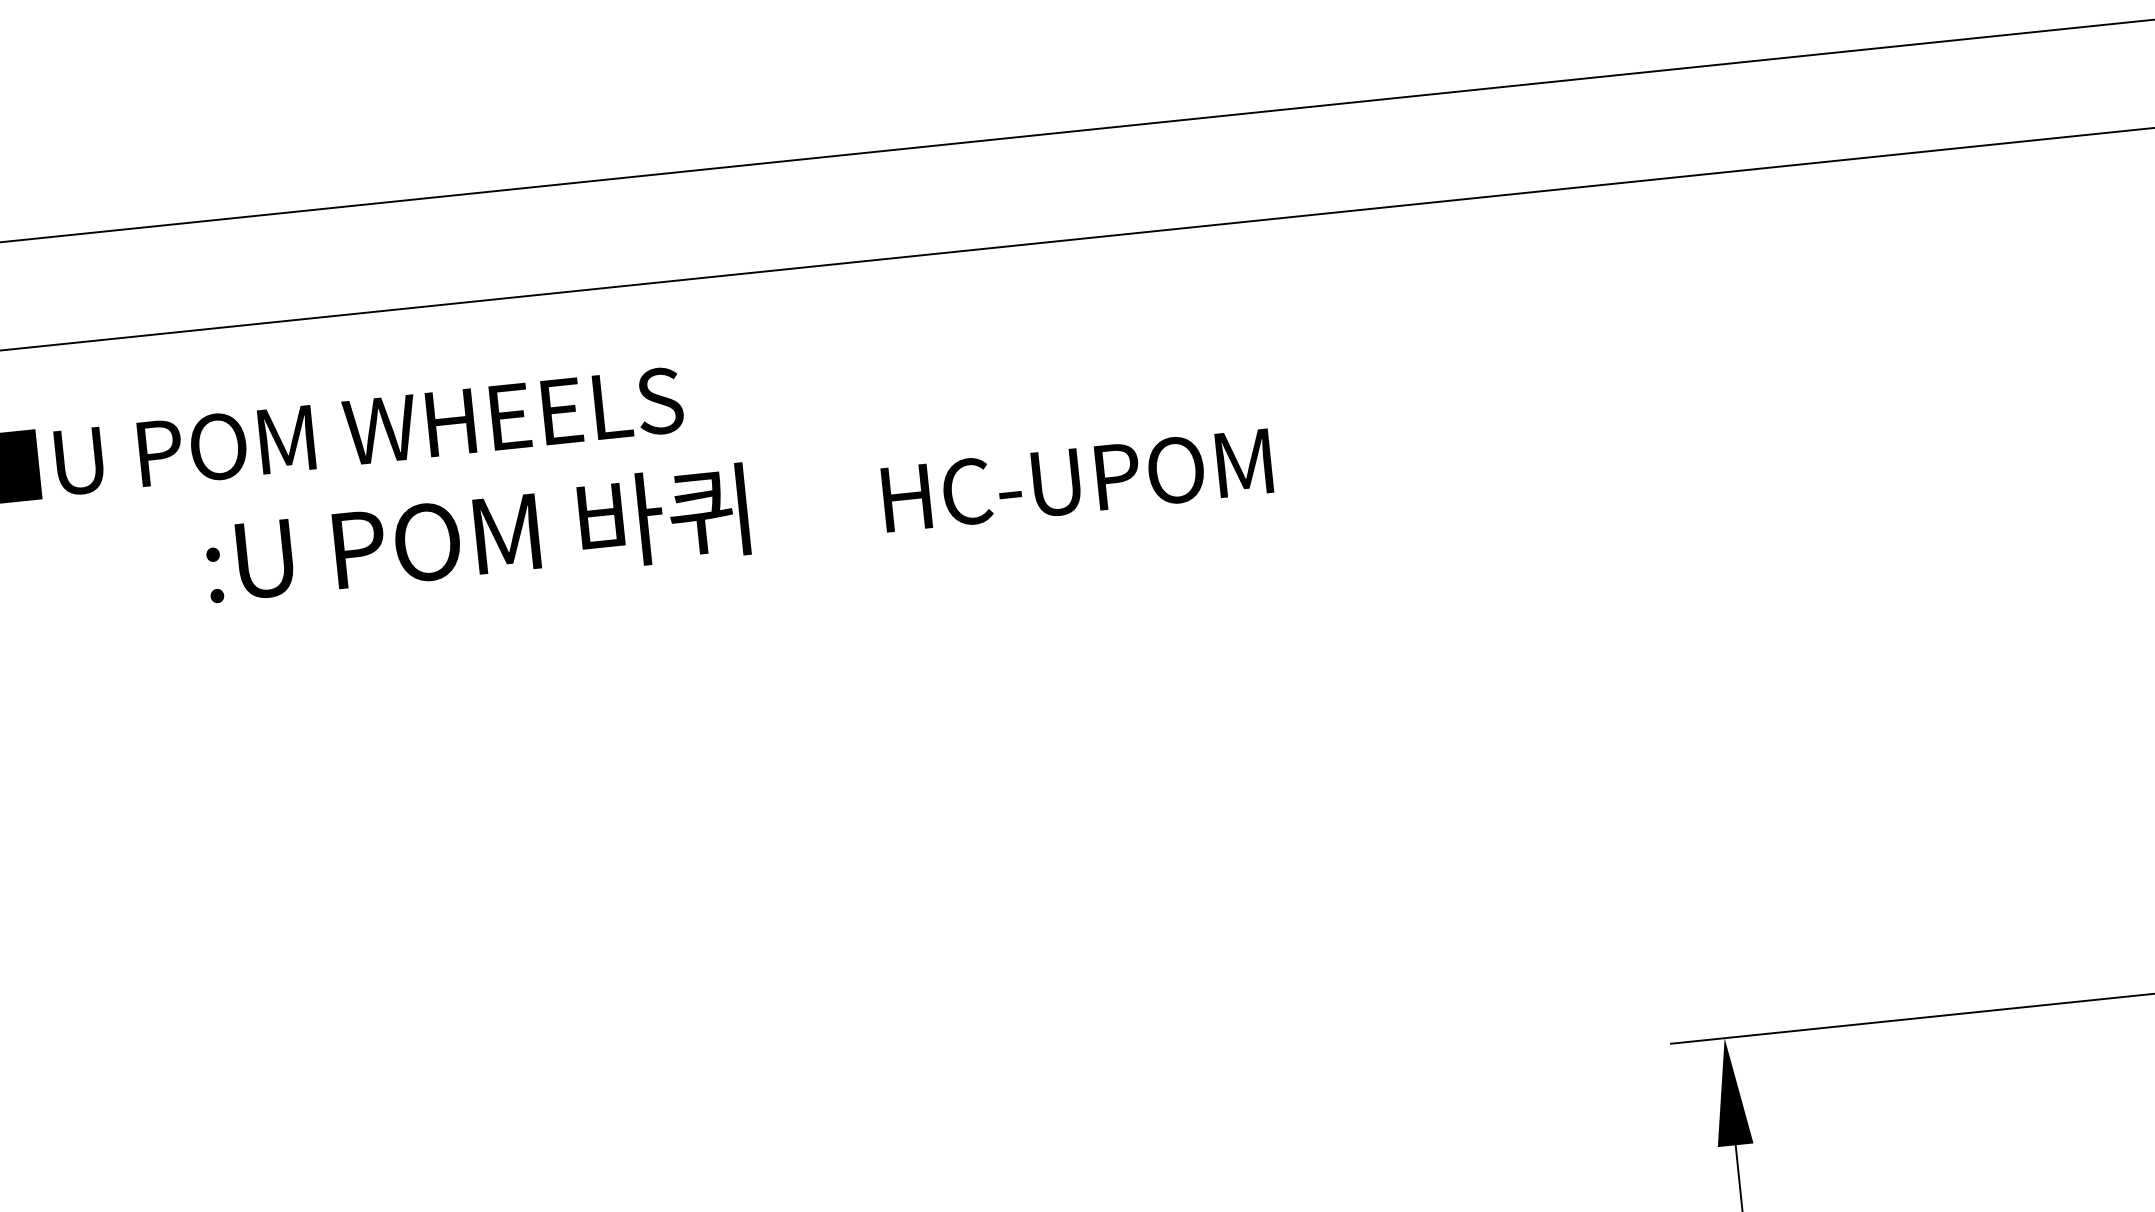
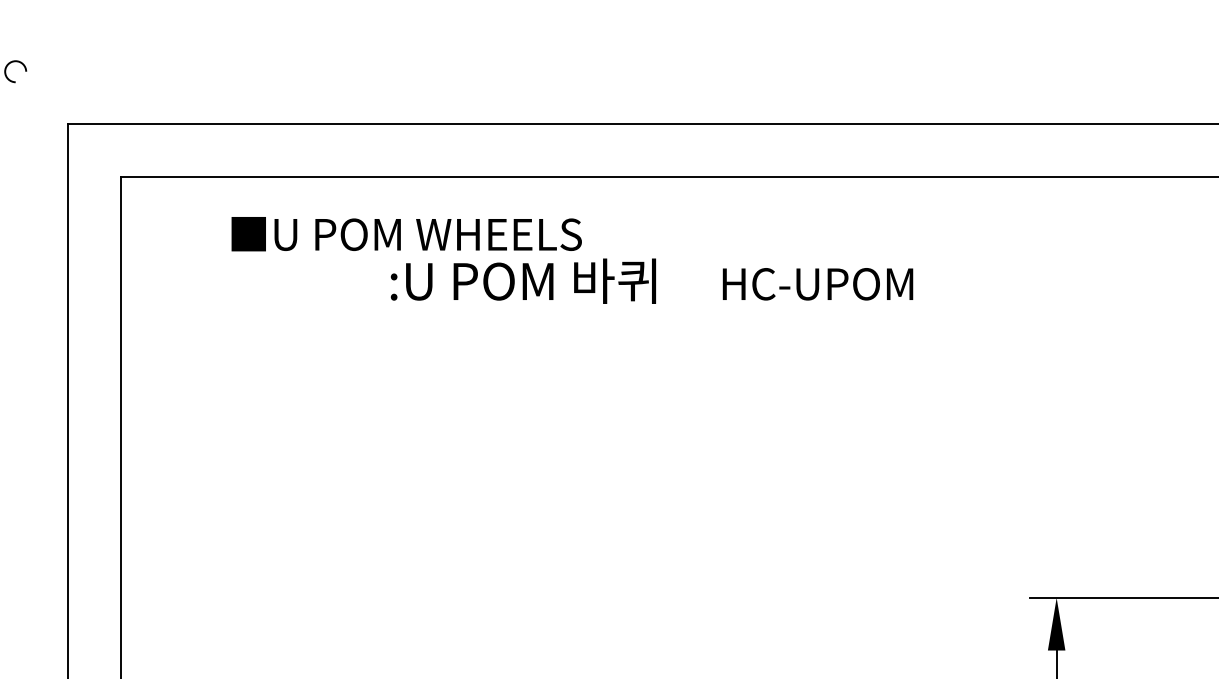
text: (737, 507) -> (651, 280), moved

